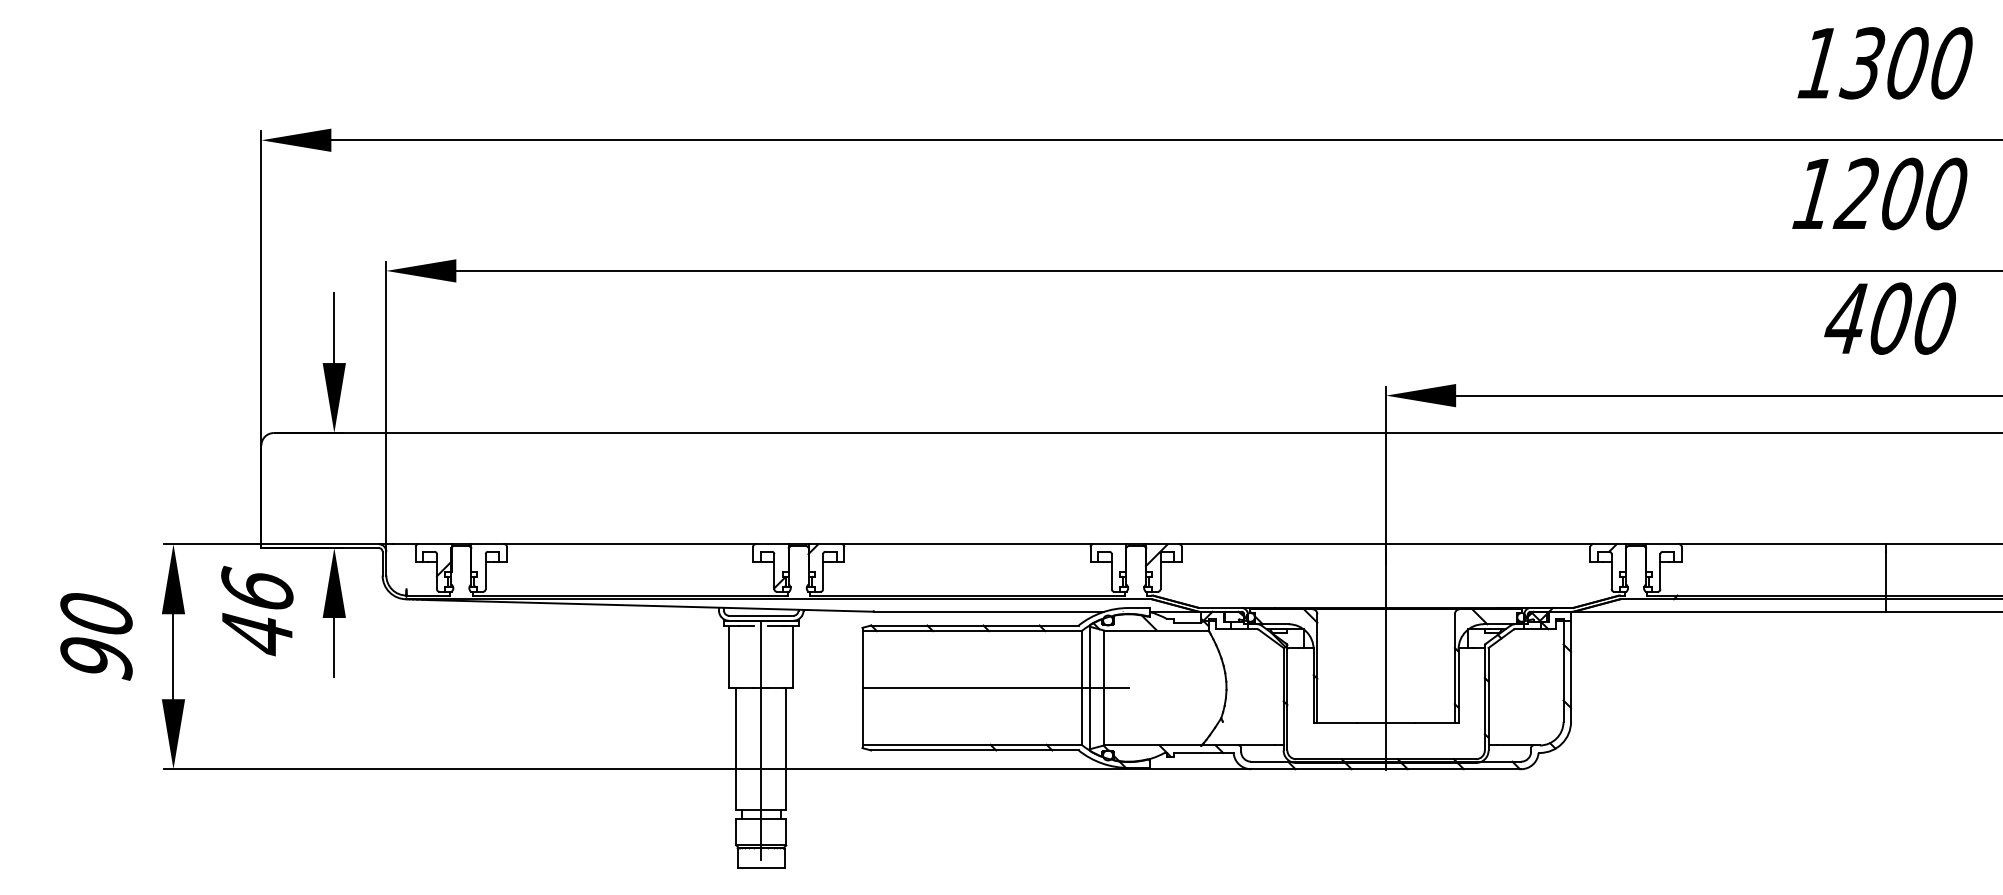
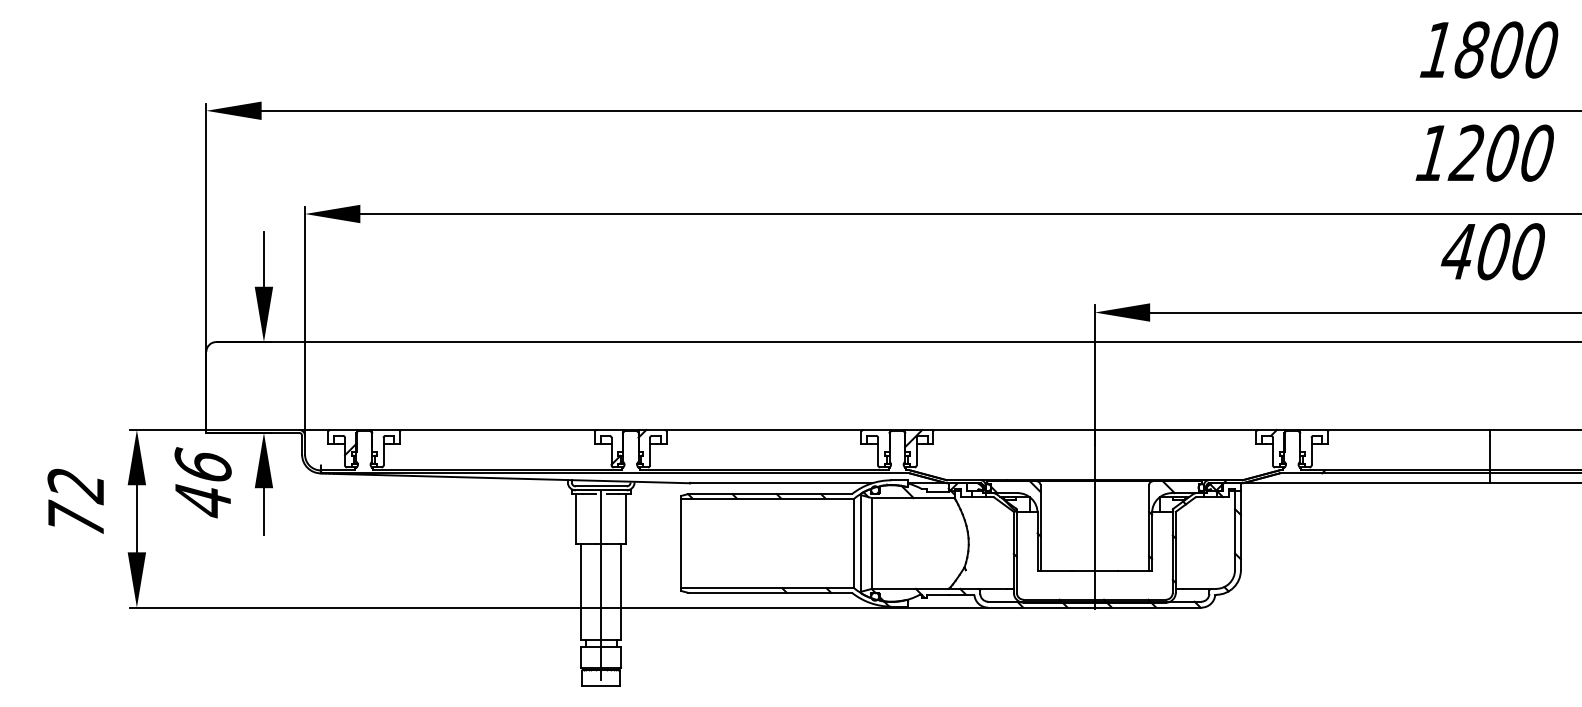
text: (1861, 62) -> (1470, 49), 1300 -> 1800
text: (95, 636) -> (75, 502), 90 -> 72
line: (995, 688) -> (786, 543), removed

